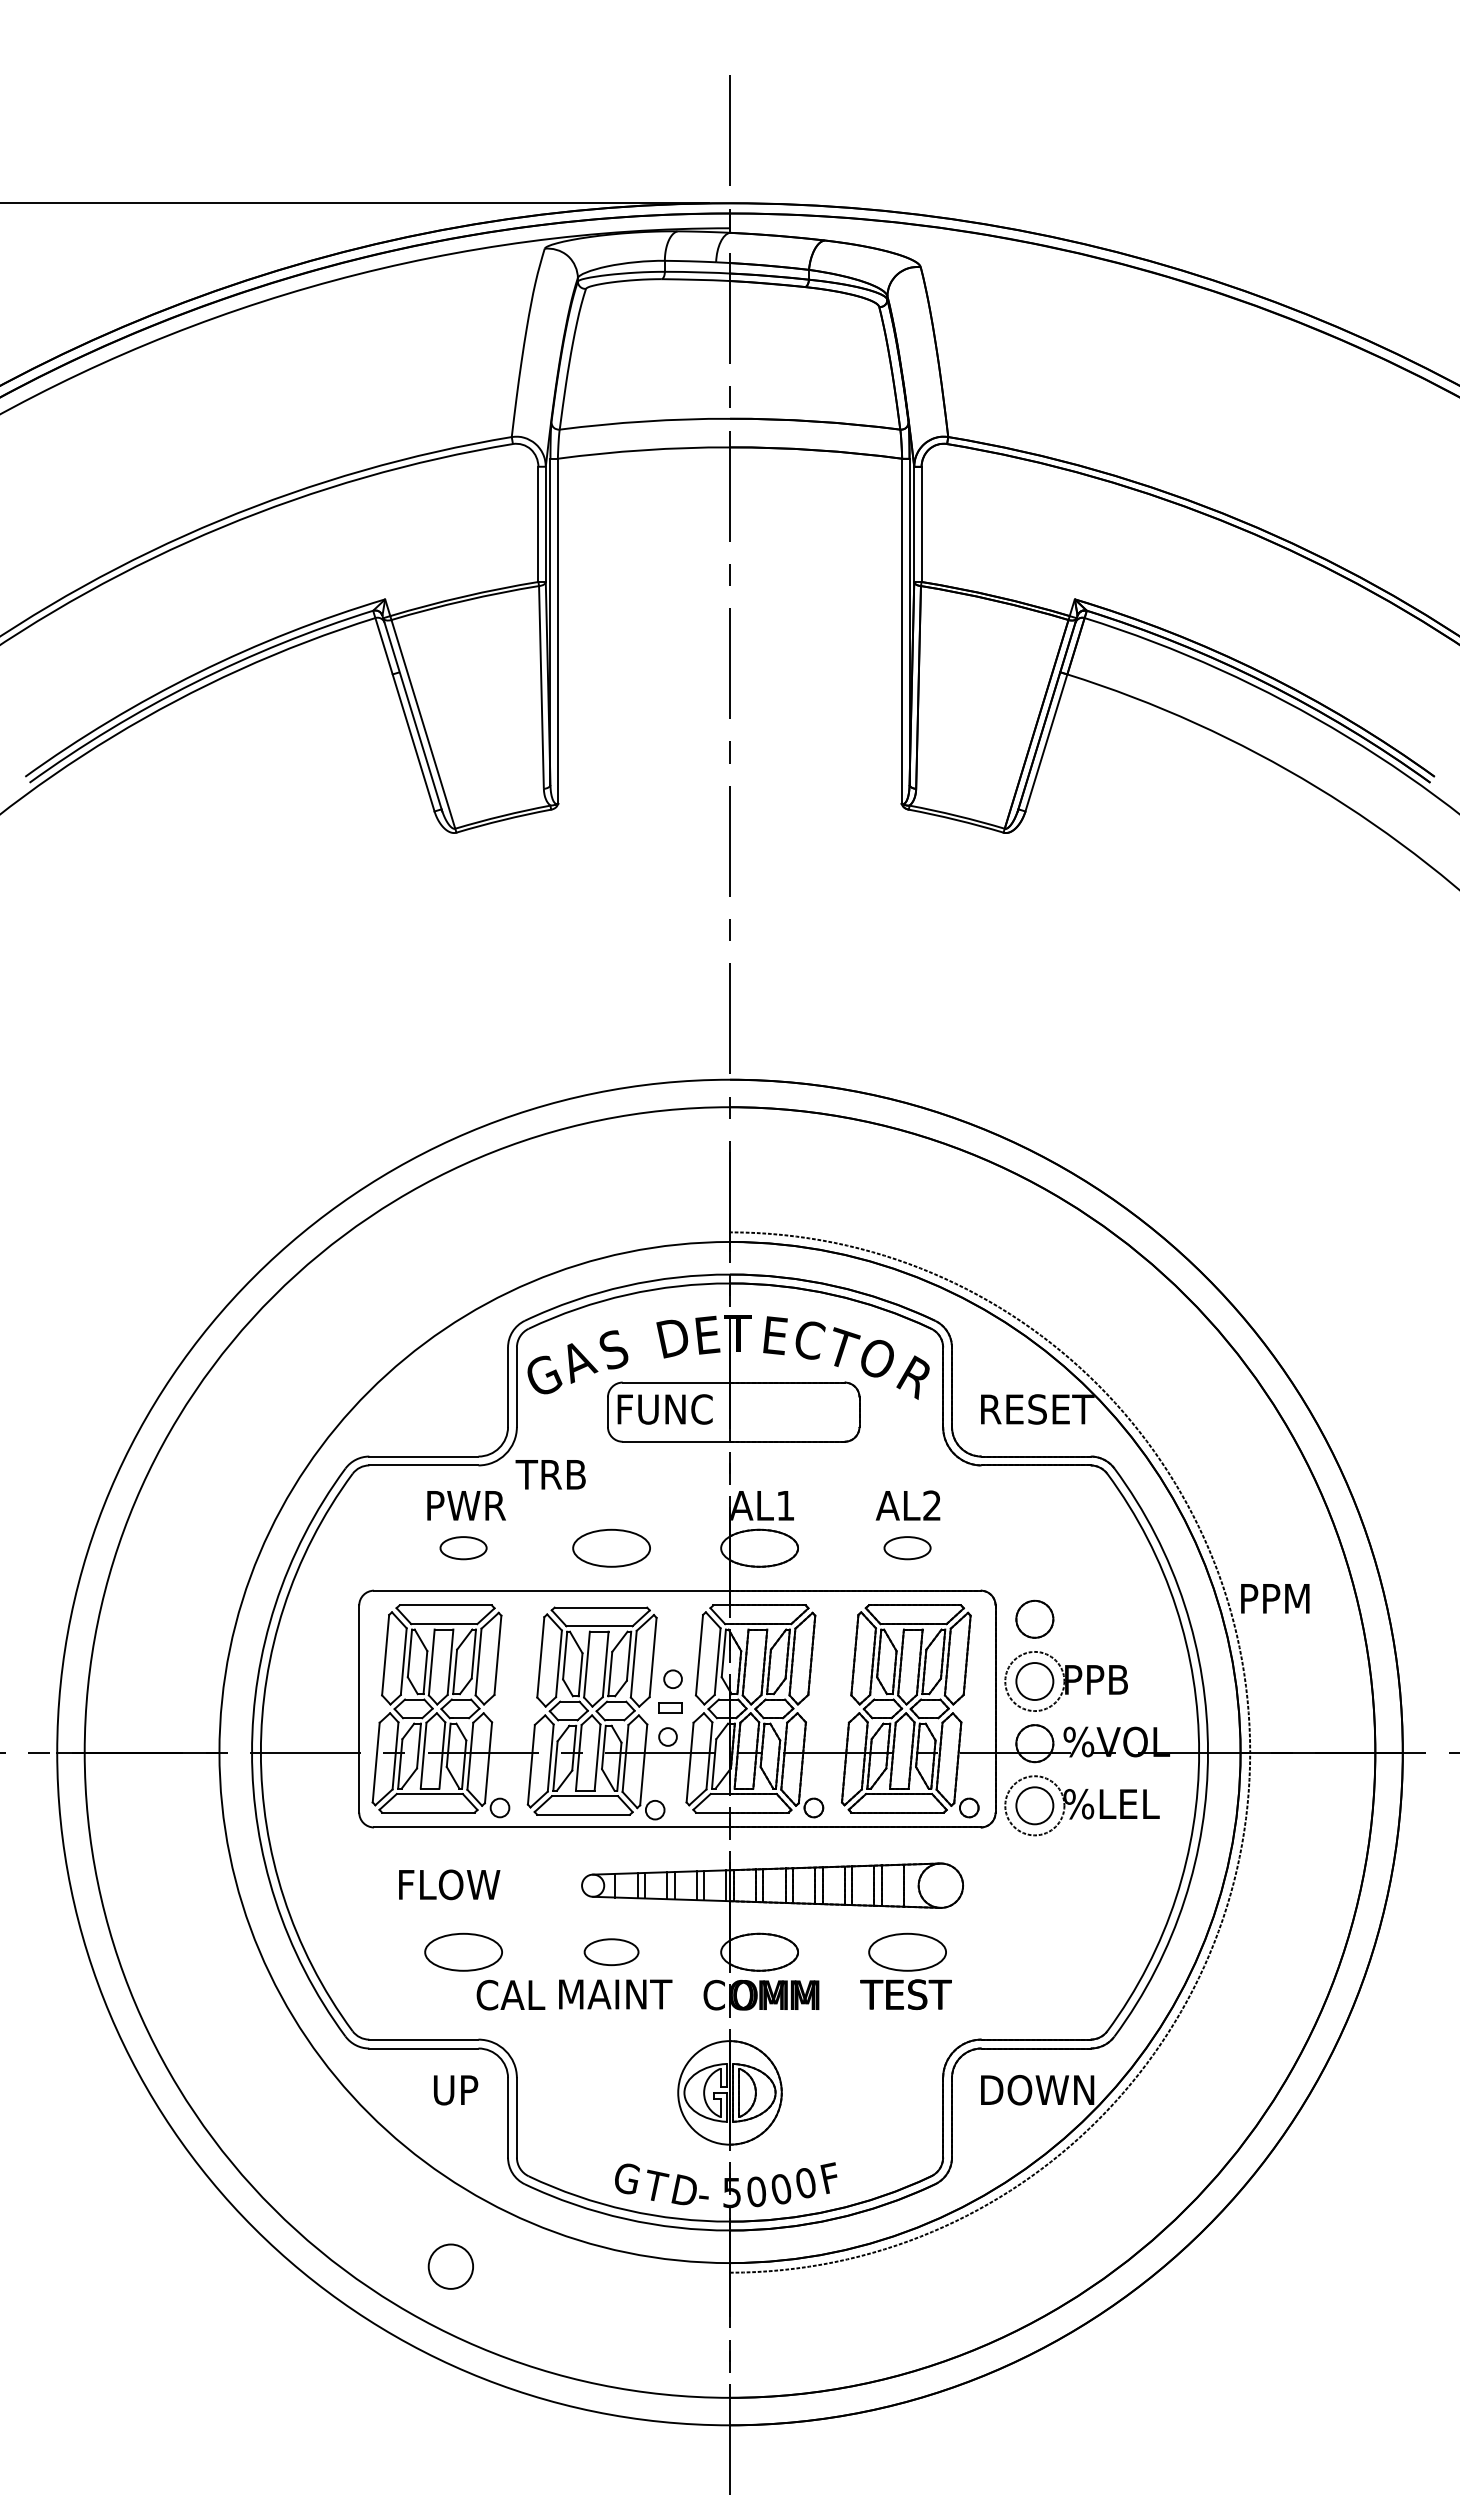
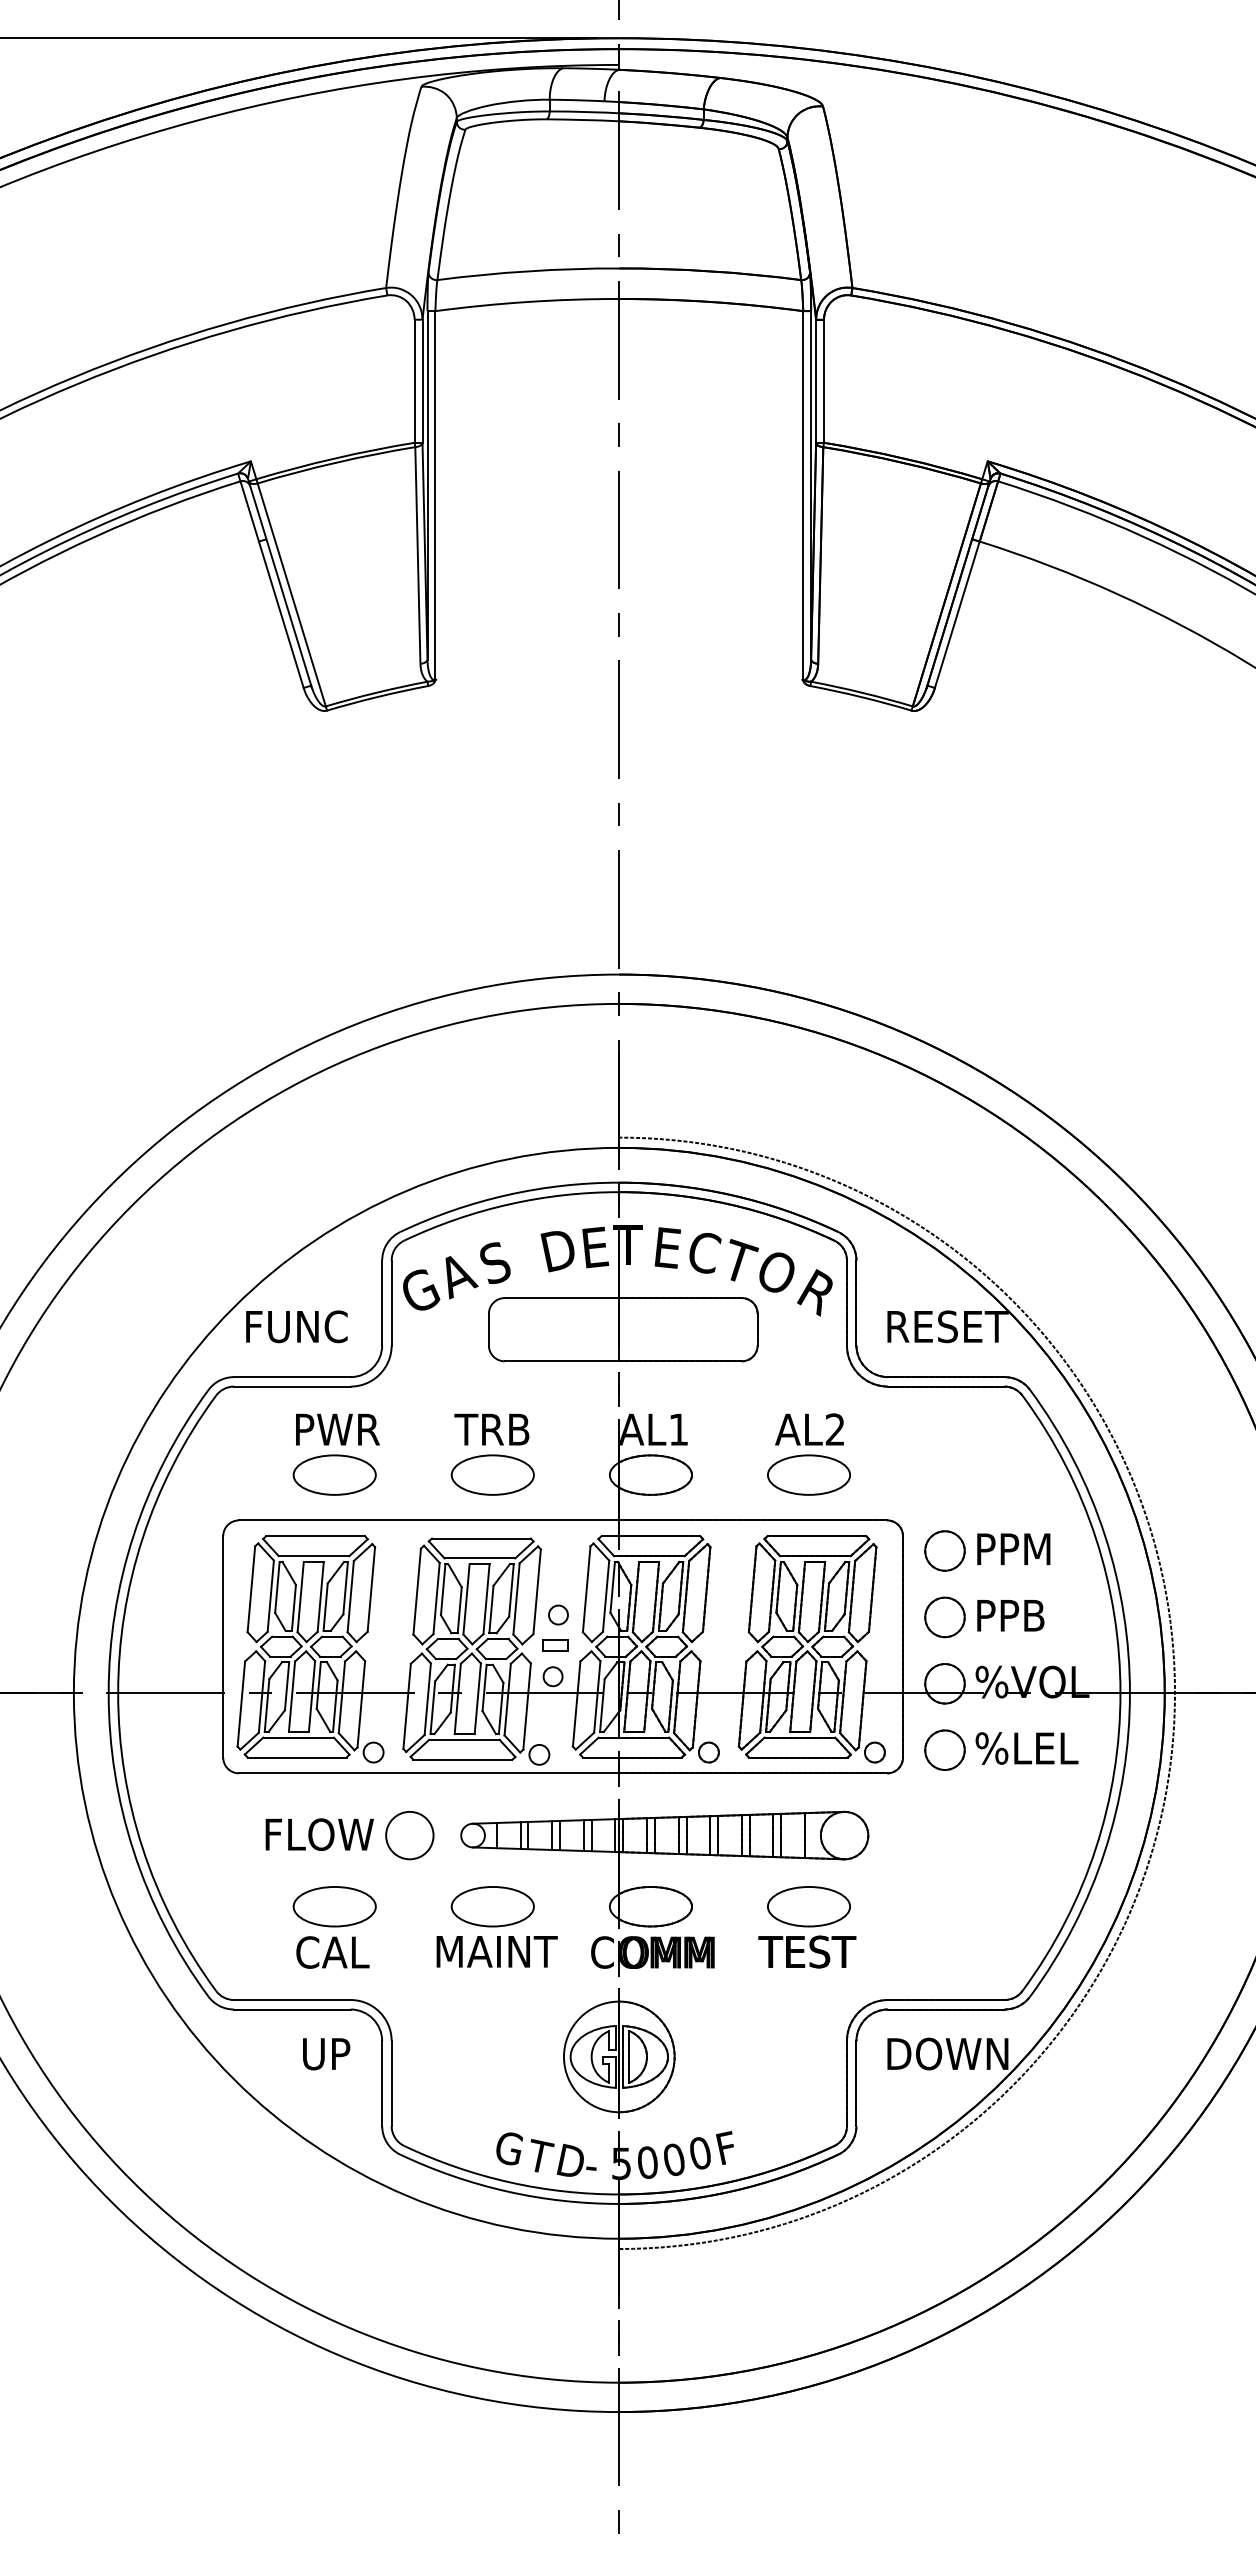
text: (664, 1409) -> (296, 1326), moved
text: (550, 1474) -> (491, 1429), moved
part: (463, 1547) -> (334, 1474), size x1.67
part: (907, 1547) -> (808, 1474), size x1.67
text: (1275, 1598) -> (1014, 1549), moved
circle: (1034, 1681) -> (944, 1617), size x0.62
circle: (1034, 1805) -> (944, 1749), size x0.62
part: (611, 1951) -> (492, 1905), size x1.43
text: (510, 1994) -> (332, 1951), moved
circle: (450, 2266) -> (409, 1835), moved

